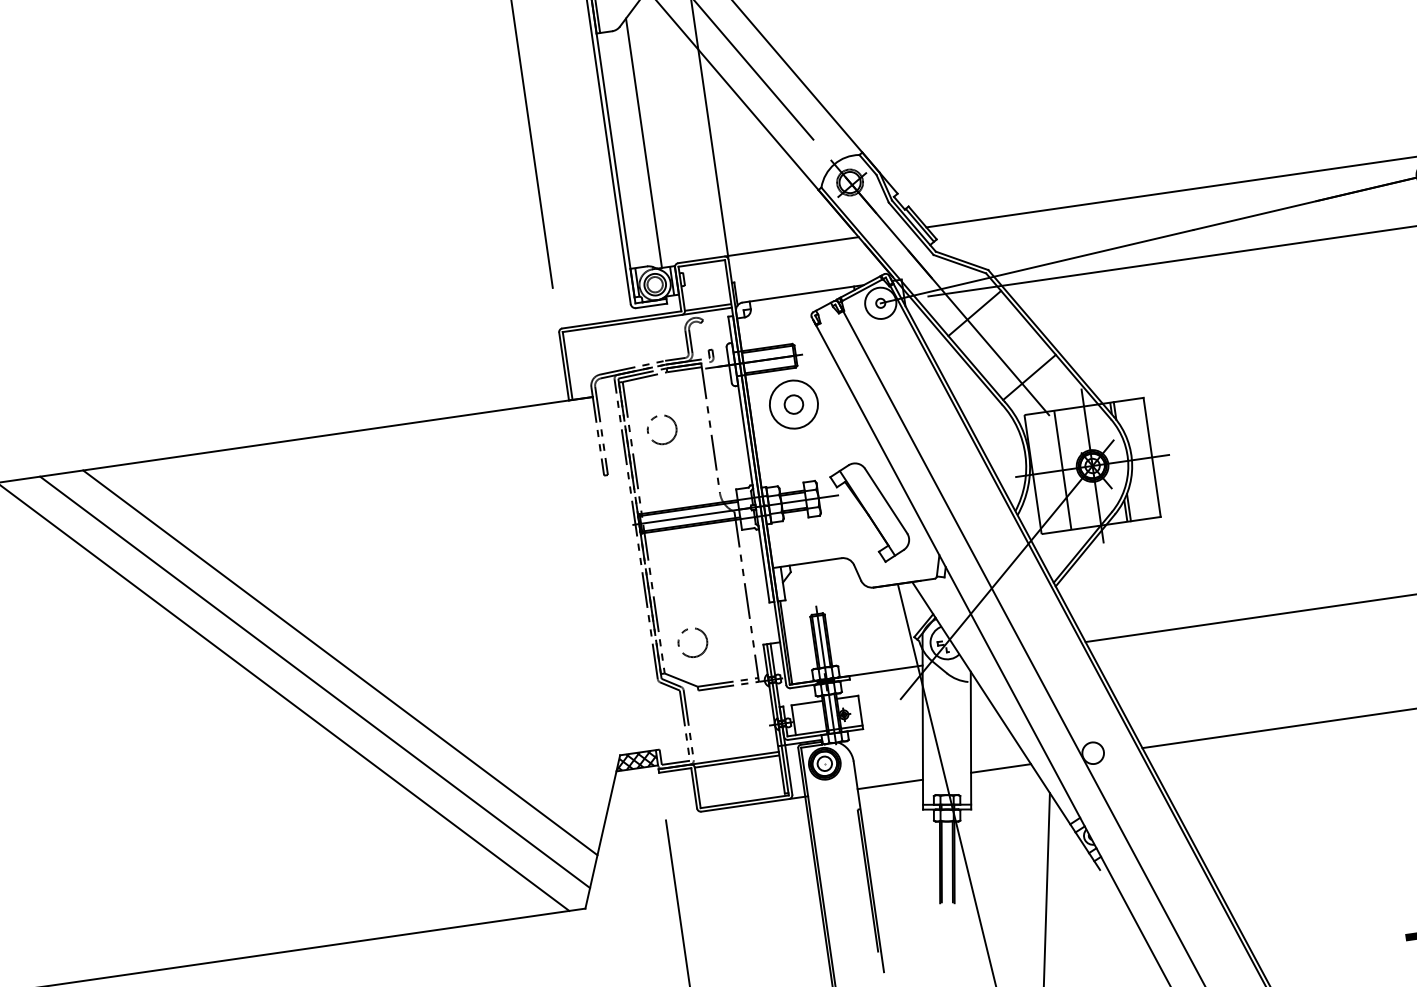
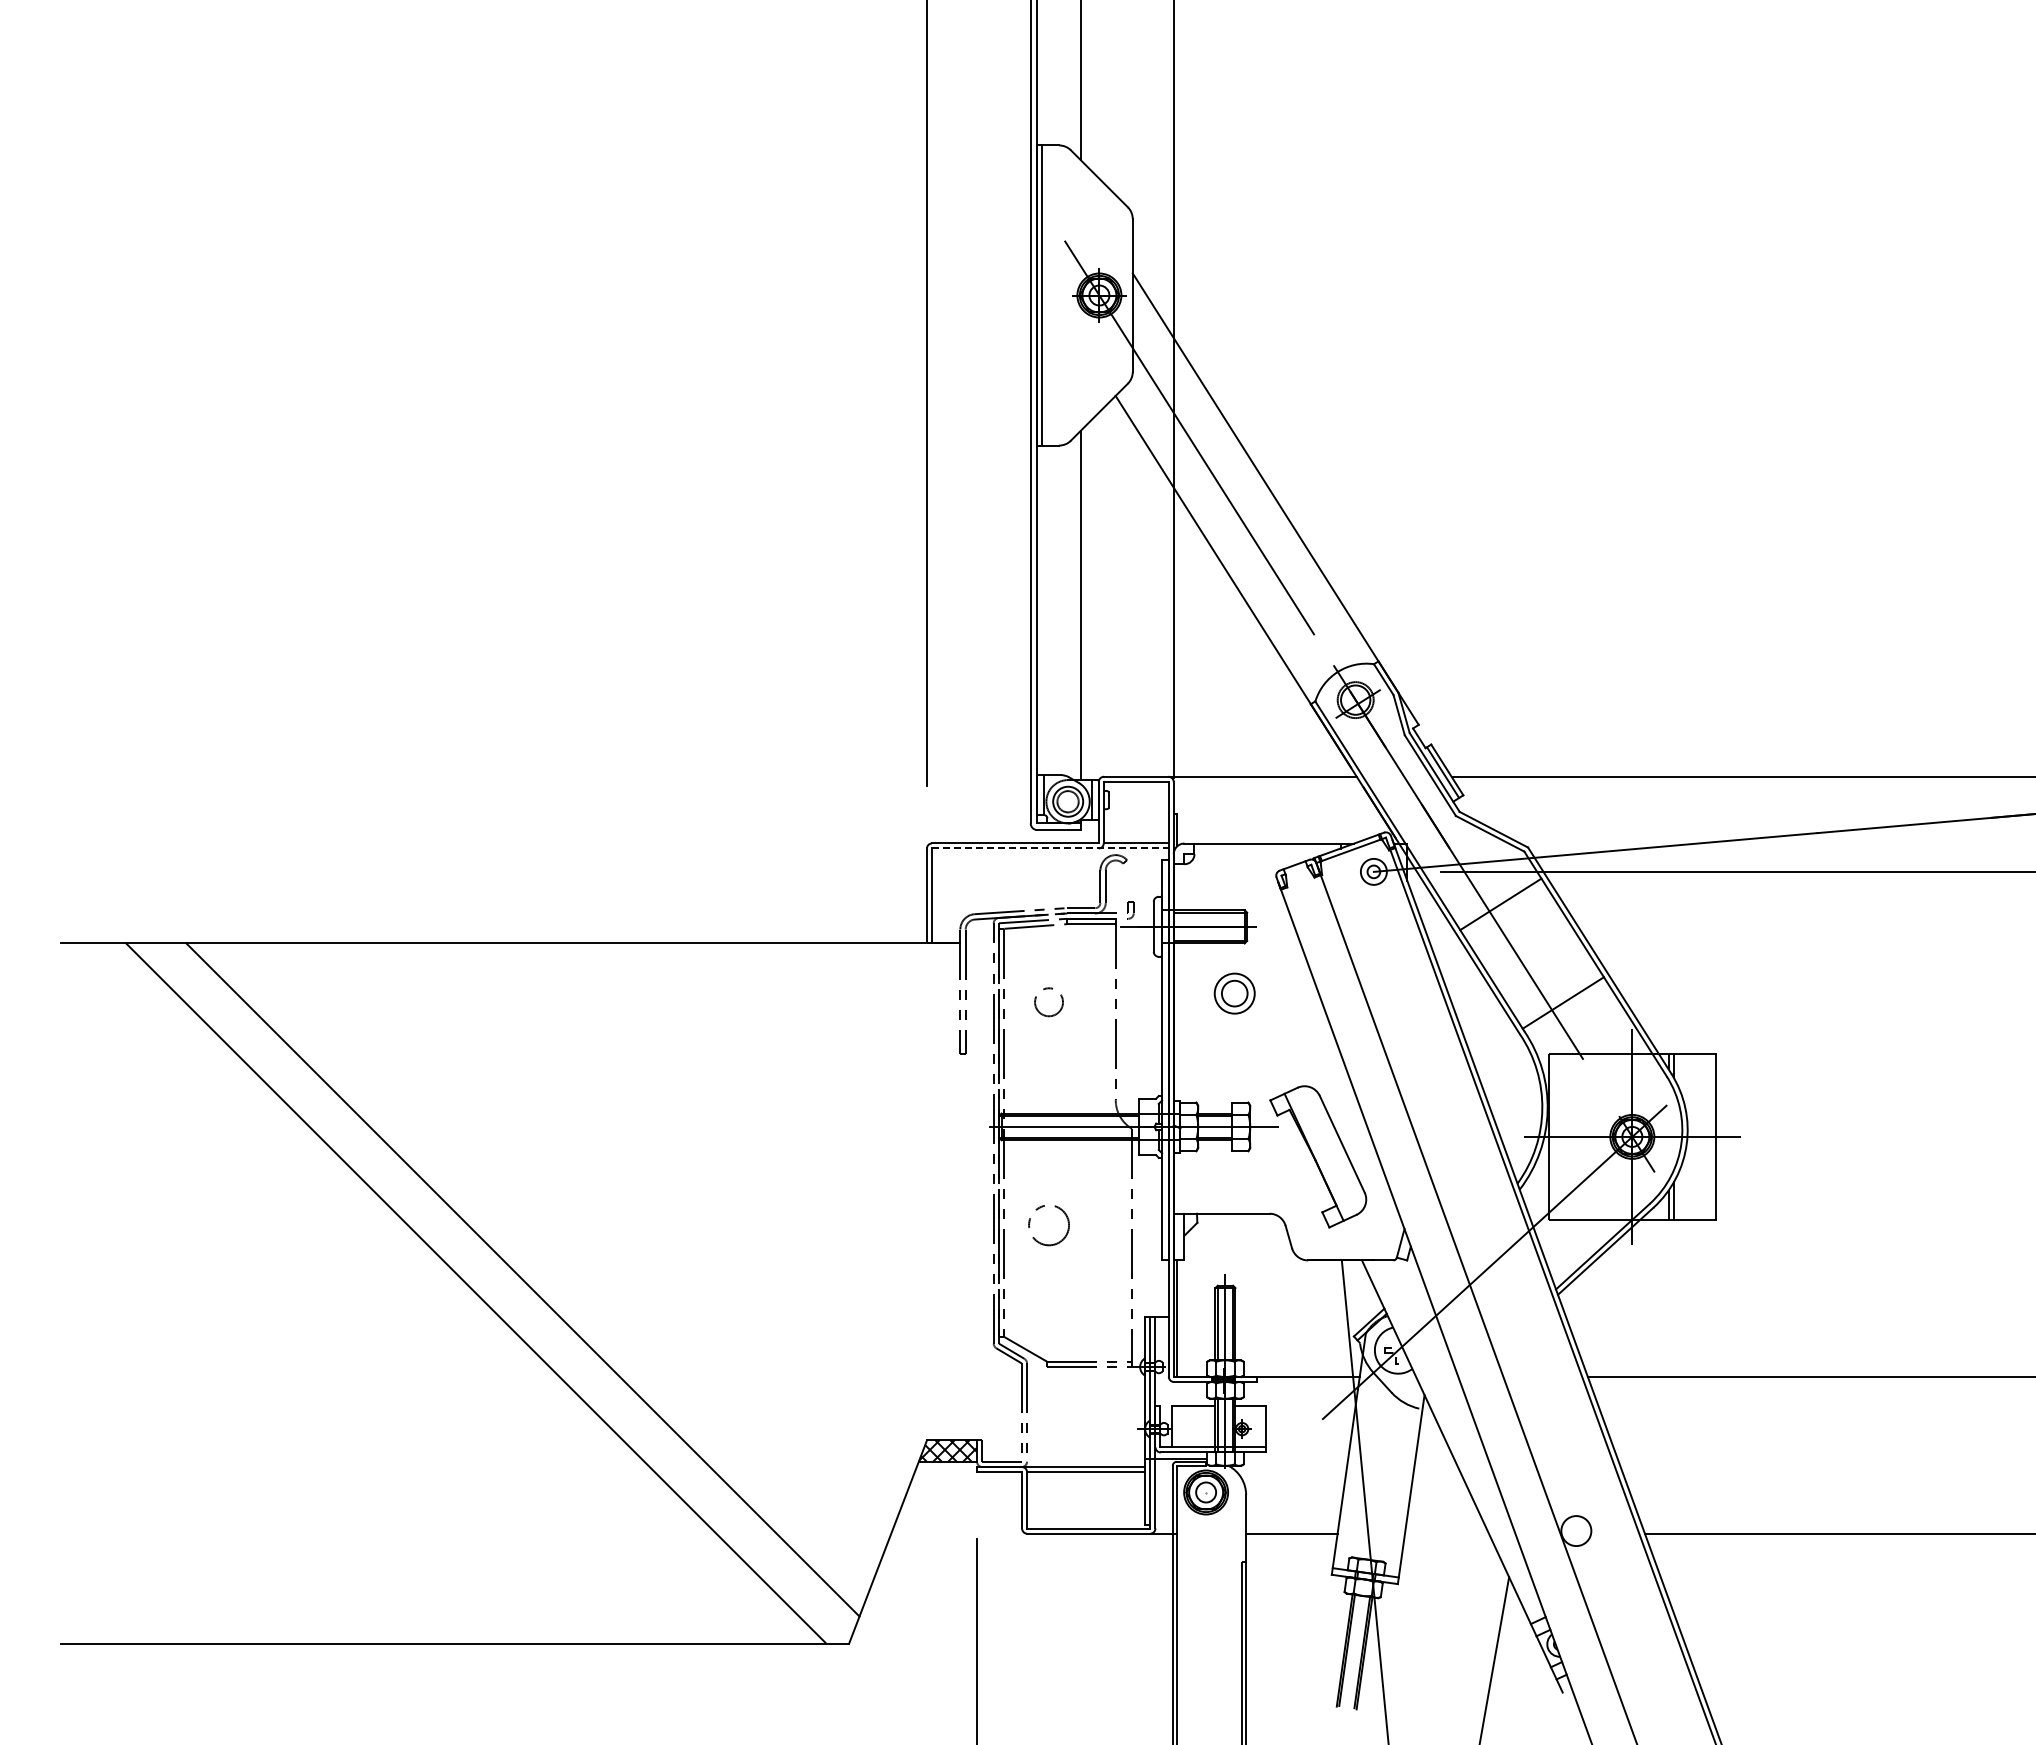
circle: (880, 303) -> (1373, 871), size x0.6
line: (647, 319) -> (1050, 848), solid -> dashed
circle: (793, 404) -> (1234, 993), size x0.6
circle: (661, 430) -> (1048, 1002), size x0.7
line: (1062, 470) -> (1590, 1136), removed
circle: (692, 642) -> (1048, 1225), moved
line: (340, 662) -> (561, 1257), removed
line: (1000, 768) -> (1446, 1533), removed

